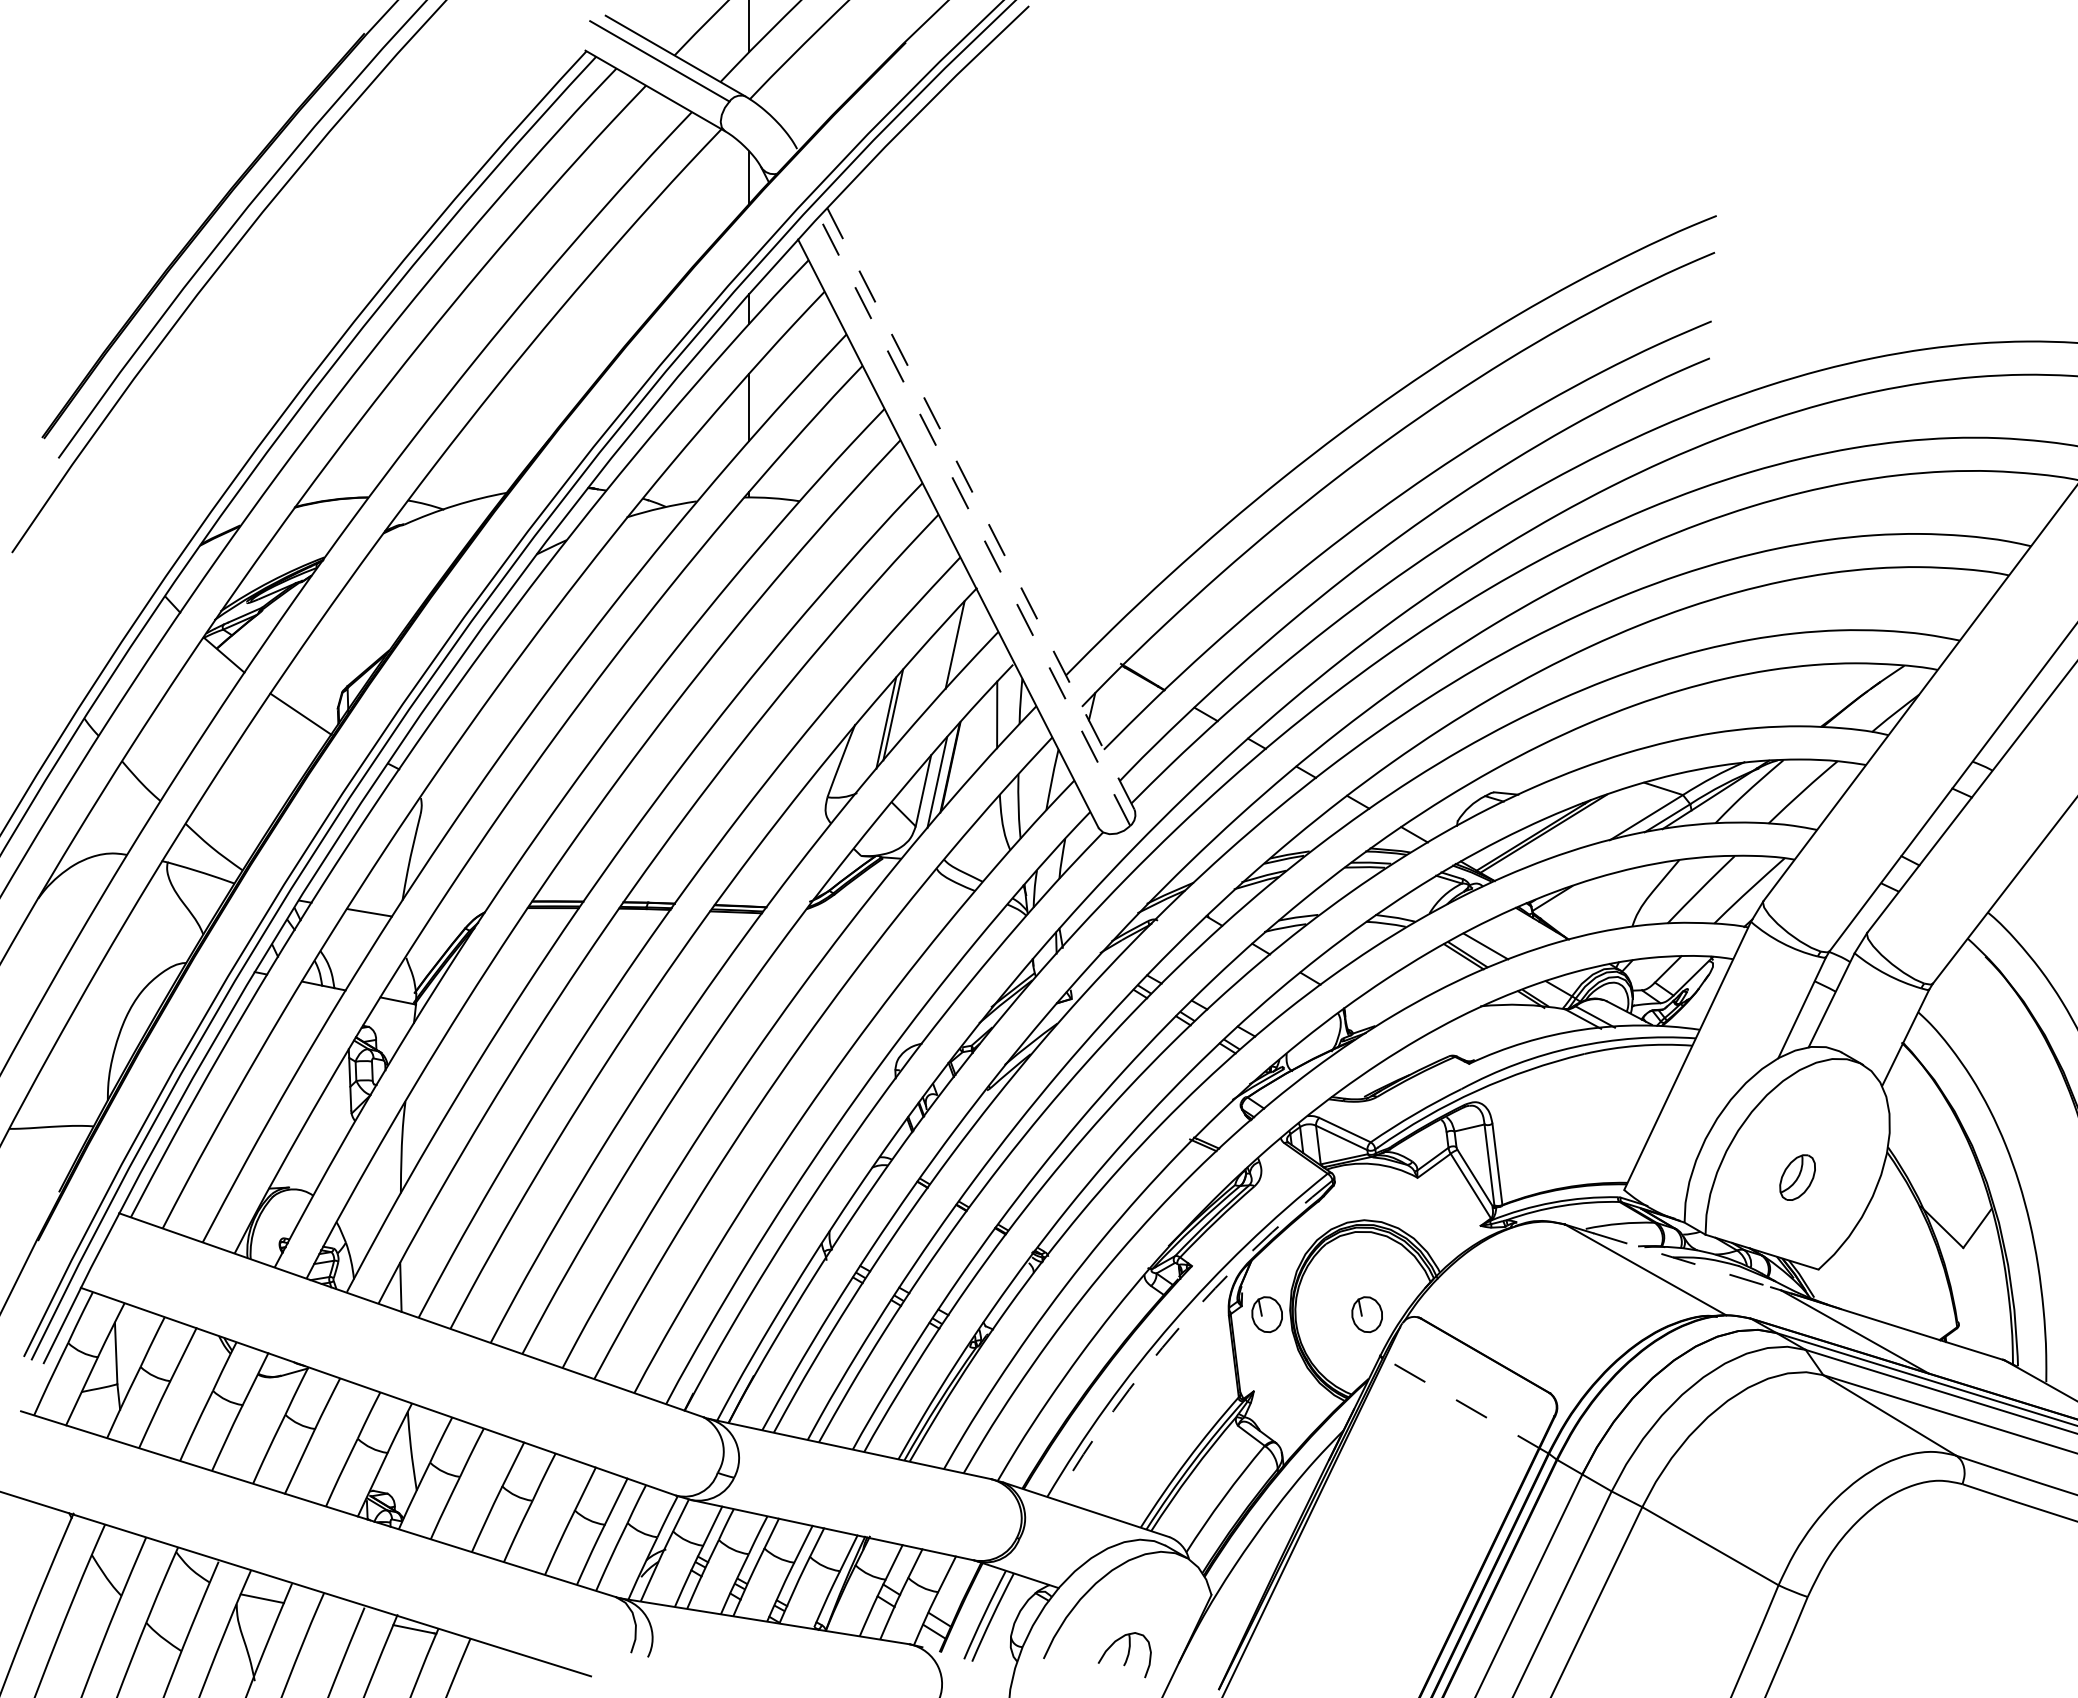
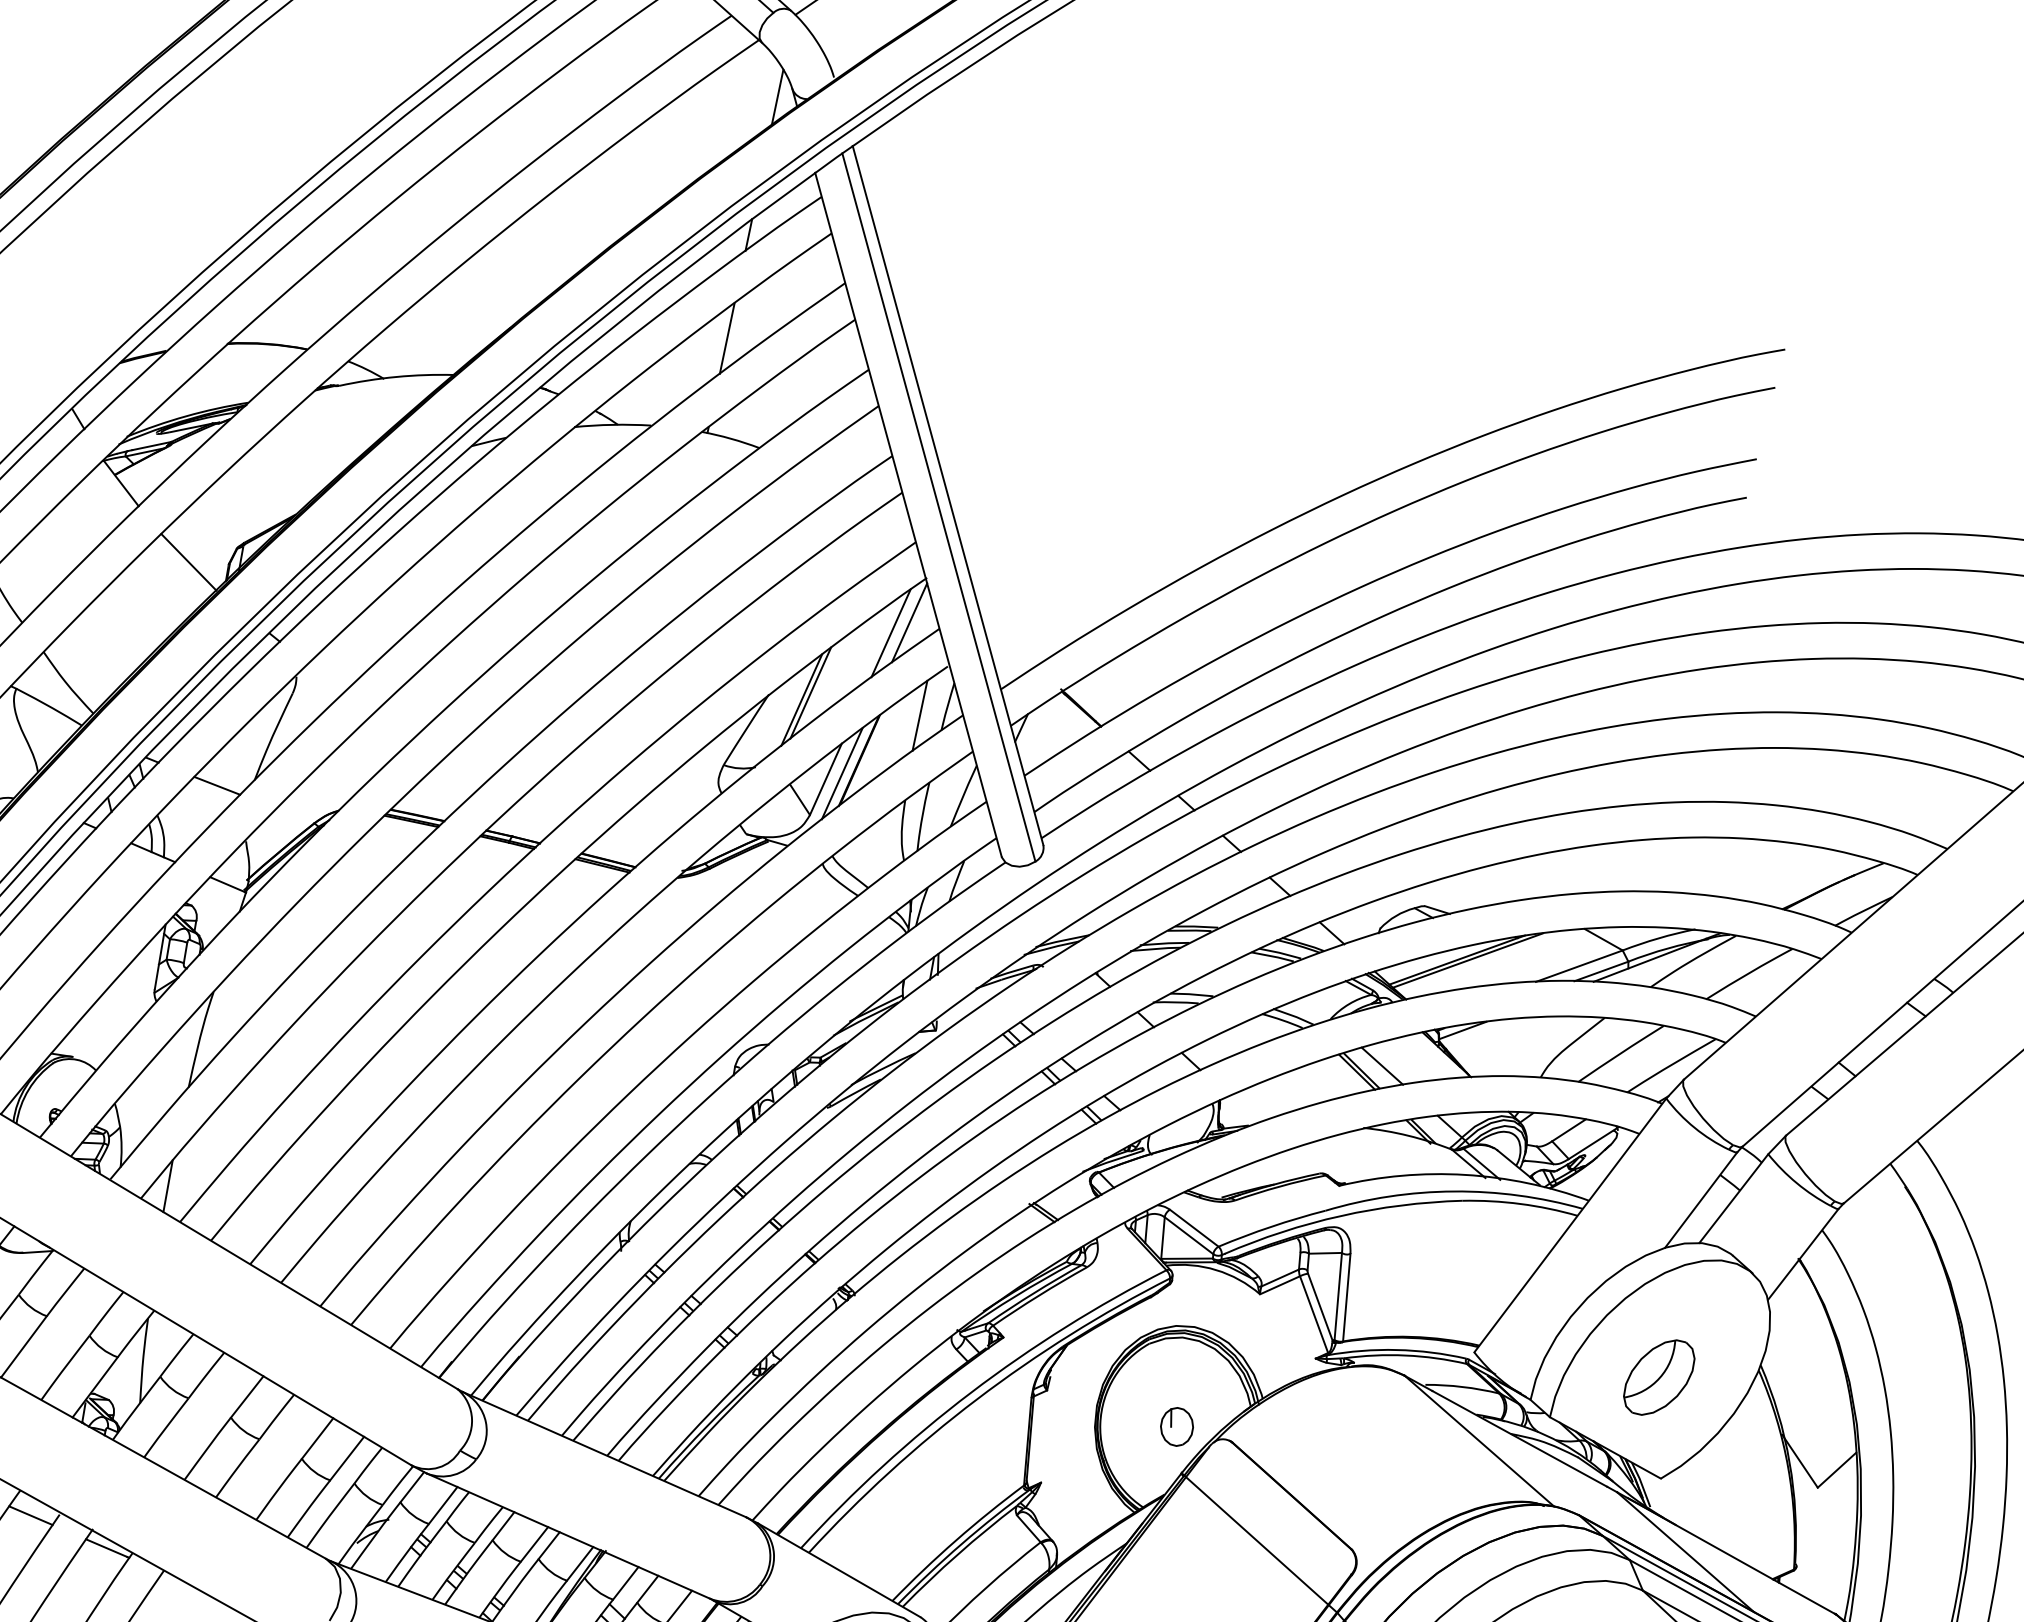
line: (980, 508) -> (947, 495), dashed -> solid
line: (974, 520) -> (938, 506), dashed -> solid
line: (969, 631) -> (909, 622), added
part: (1797, 1177) -> (1659, 1377), size x1.67
line: (1682, 1260) -> (1520, 1439), dashed -> solid
part: (1266, 1314) -> (1071, 1404), removed
arc: (1179, 1327) -> (977, 1399), dashed -> solid
line: (1465, 1405) -> (1260, 1543), dashed -> solid
line: (338, 1613) -> (30, 1515), added

